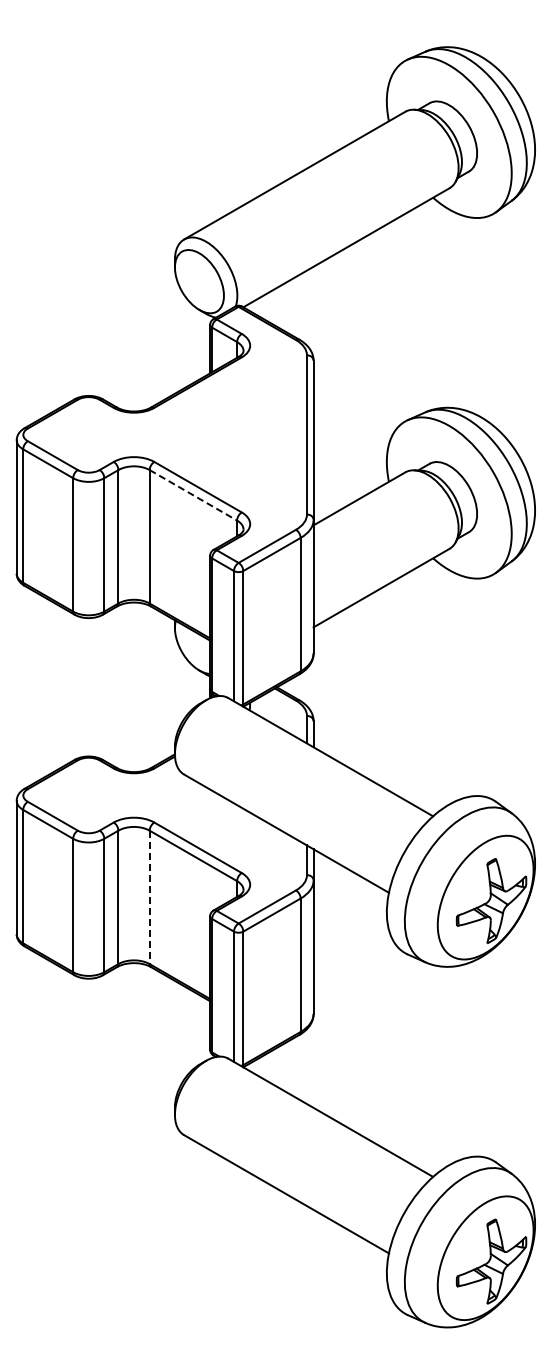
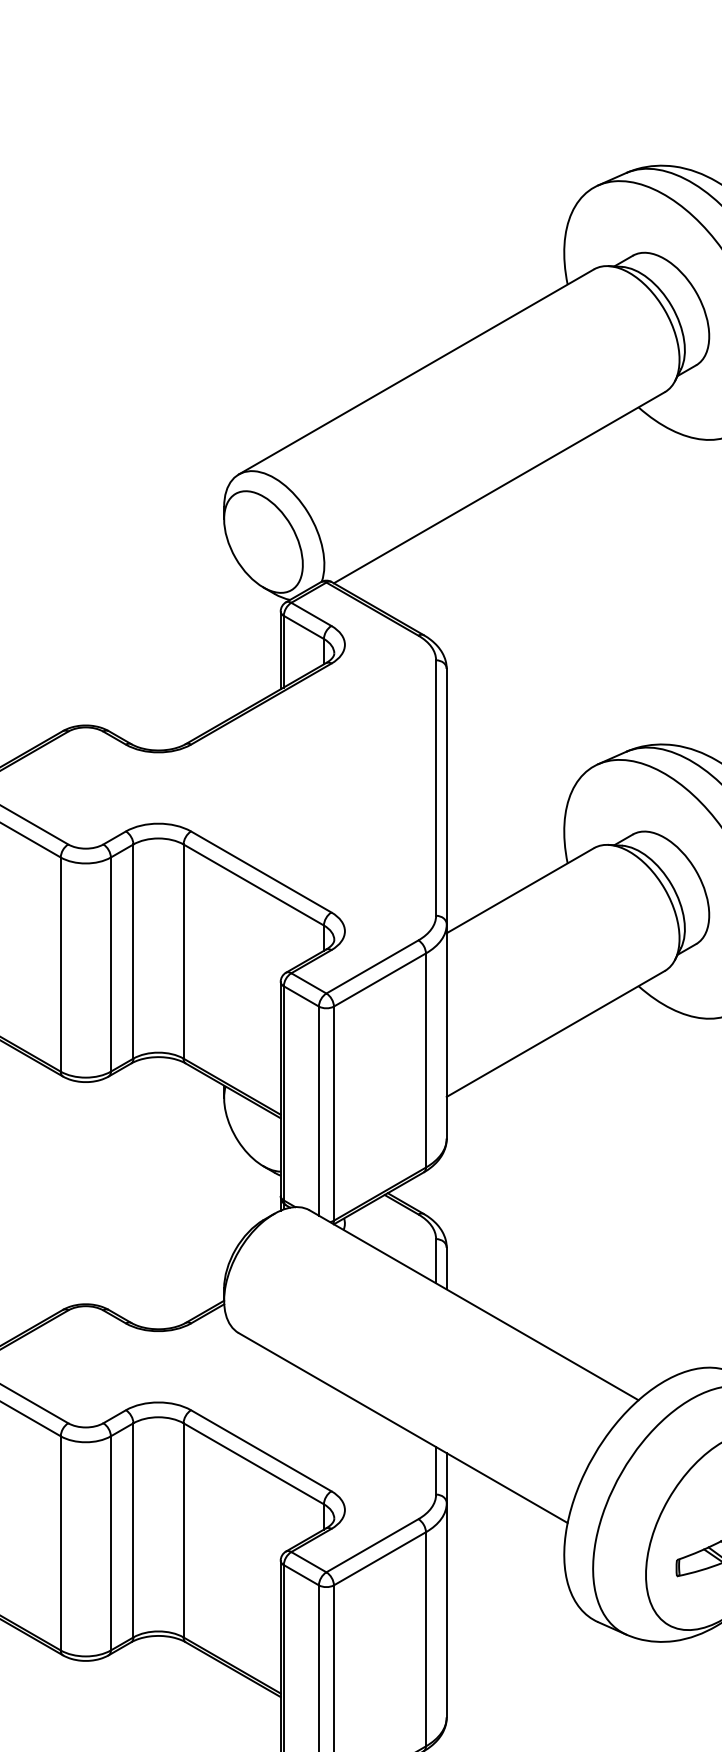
line: (193, 495) -> (253, 885), dashed -> solid
line: (149, 897) -> (183, 1530), dashed -> solid

